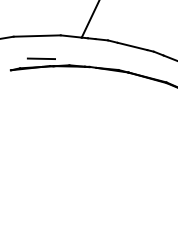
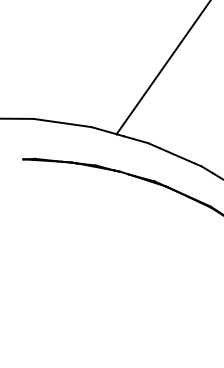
line: (41, 58) -> (62, 151), removed

